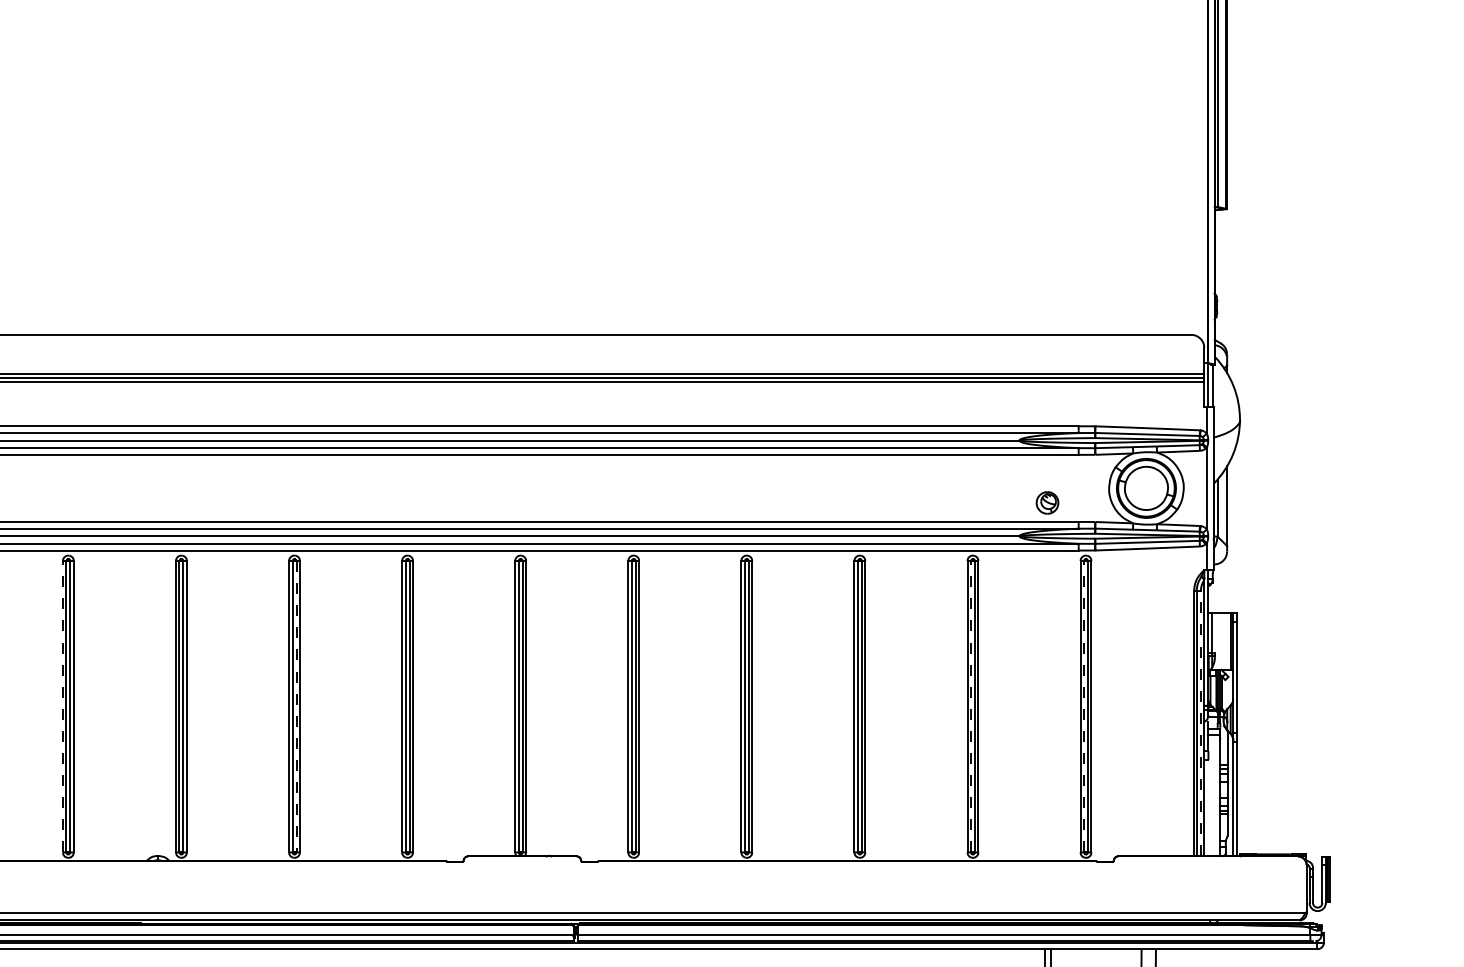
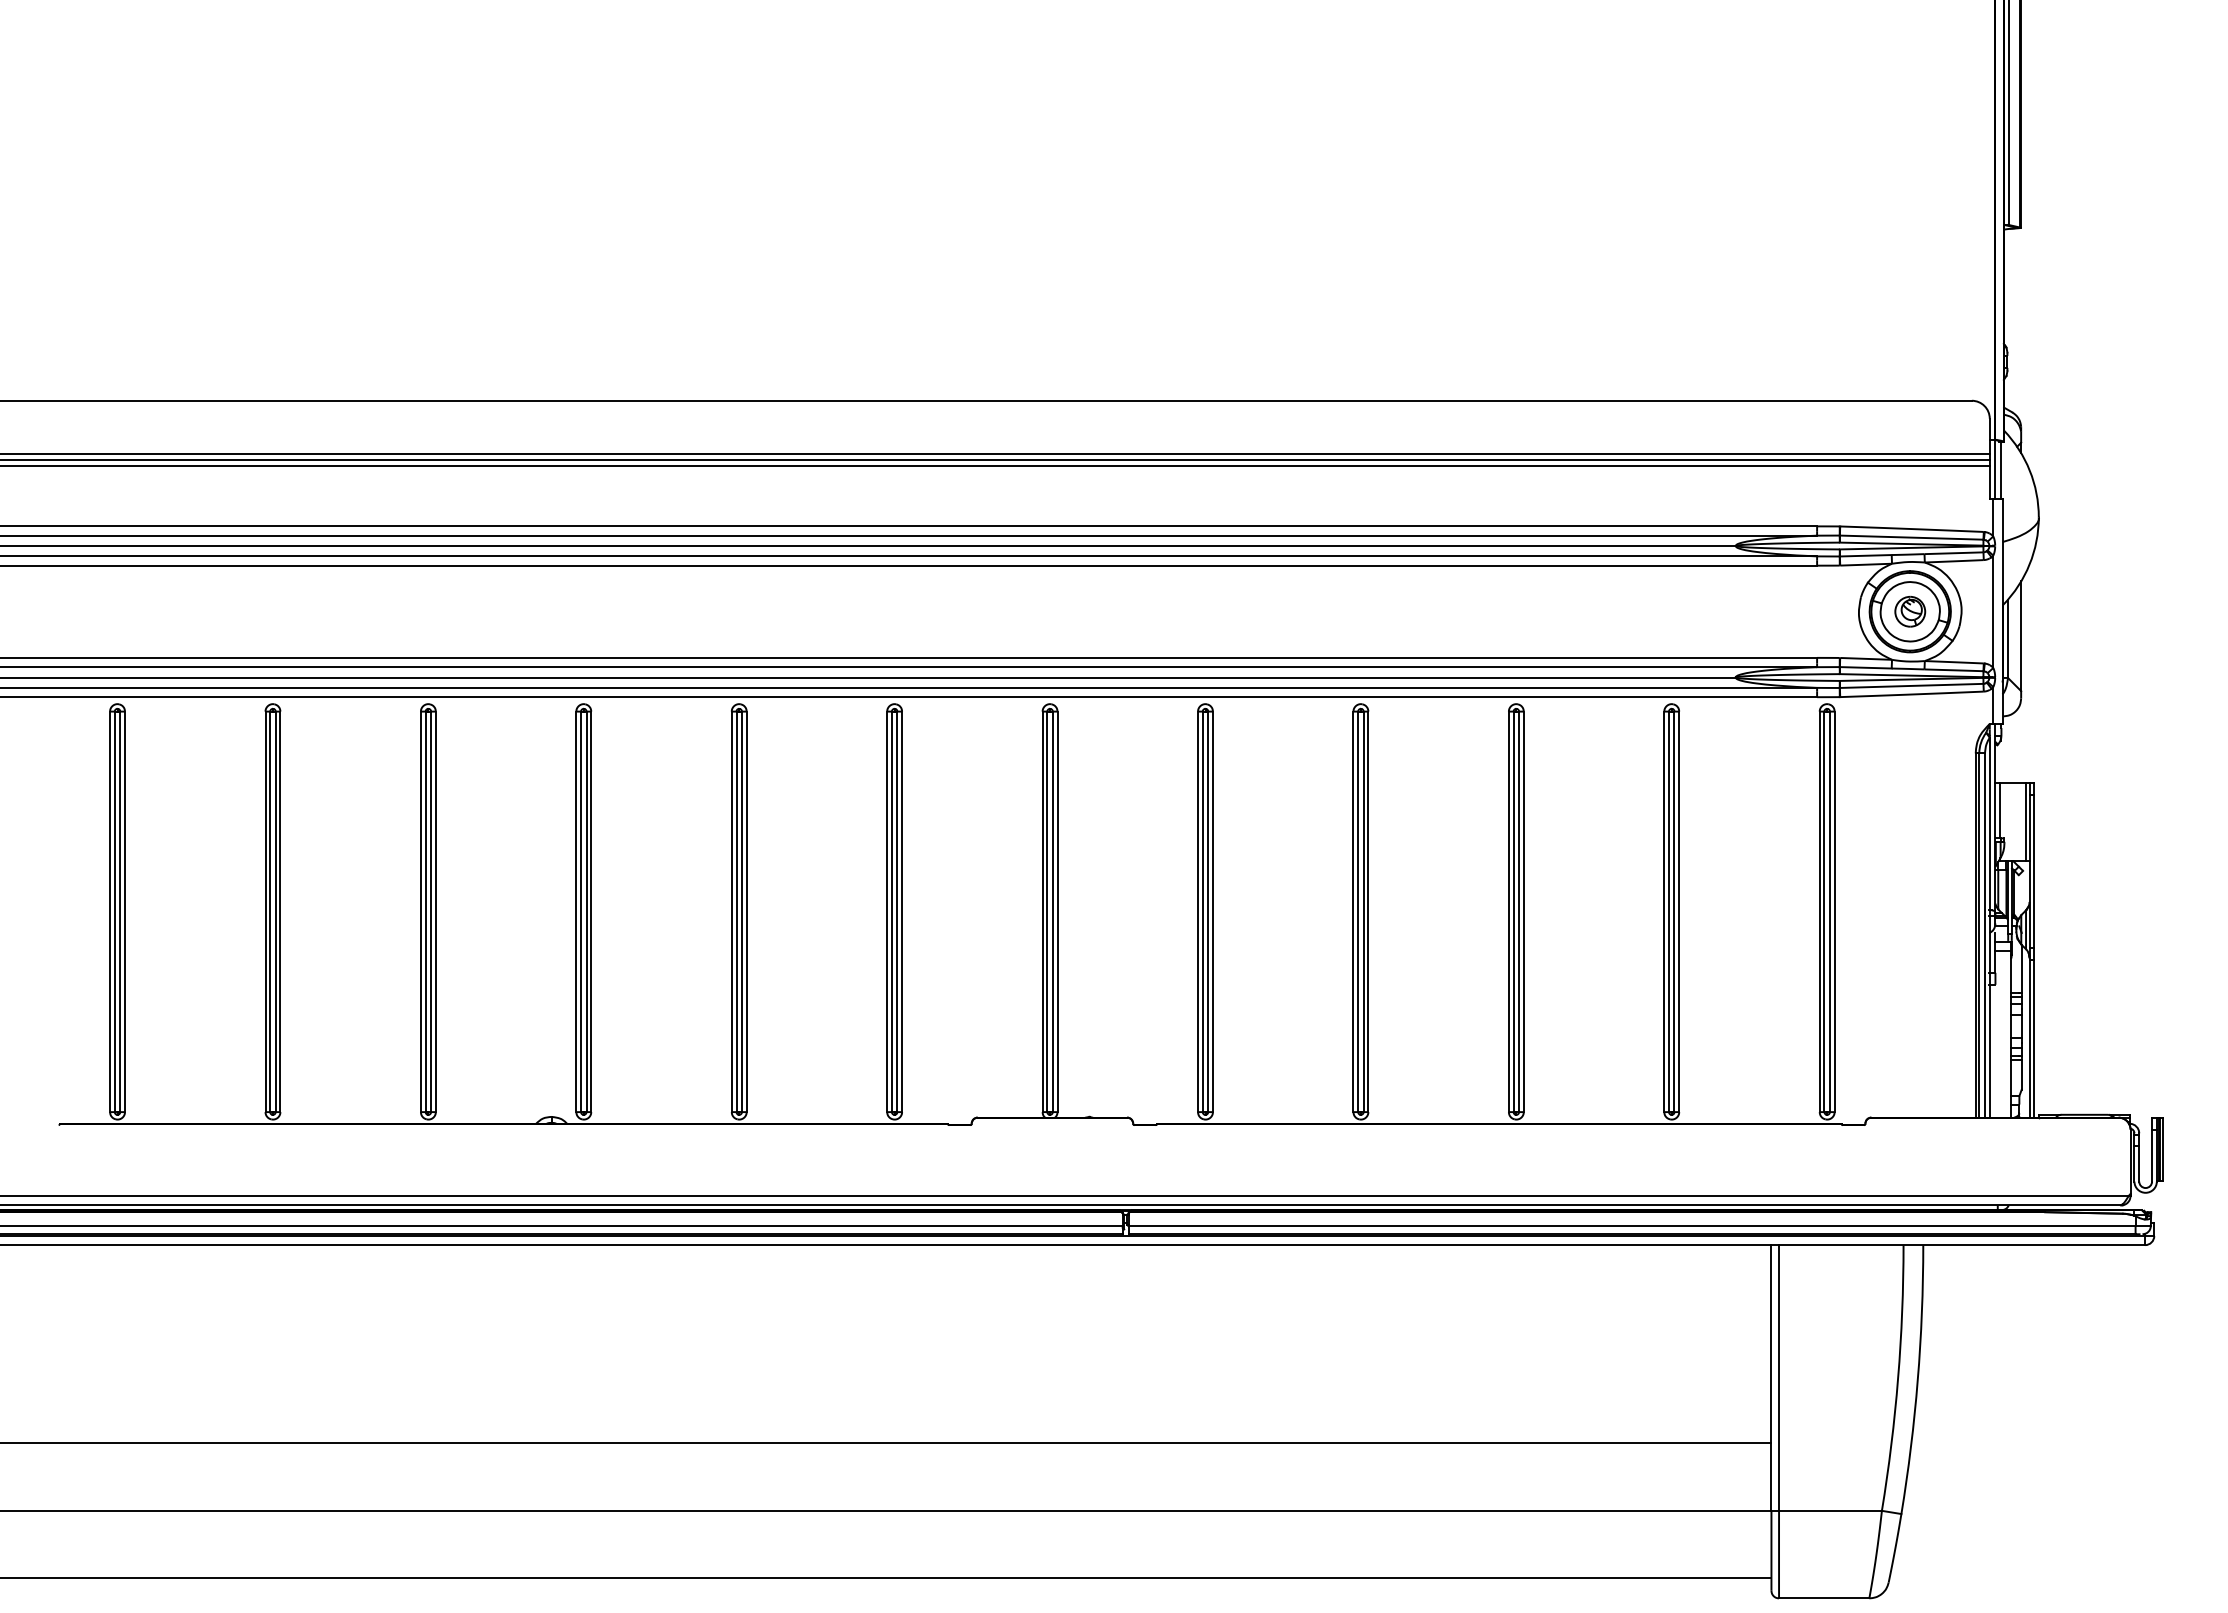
part: (1047, 502) -> (1910, 611), moved
line: (62, 706) -> (420, 911), dashed -> solid
line: (971, 706) -> (1669, 911), dashed -> solid
line: (1084, 706) -> (1824, 911), dashed -> solid
line: (296, 707) -> (741, 912), dashed -> solid
line: (1200, 723) -> (1984, 935), dashed -> solid

